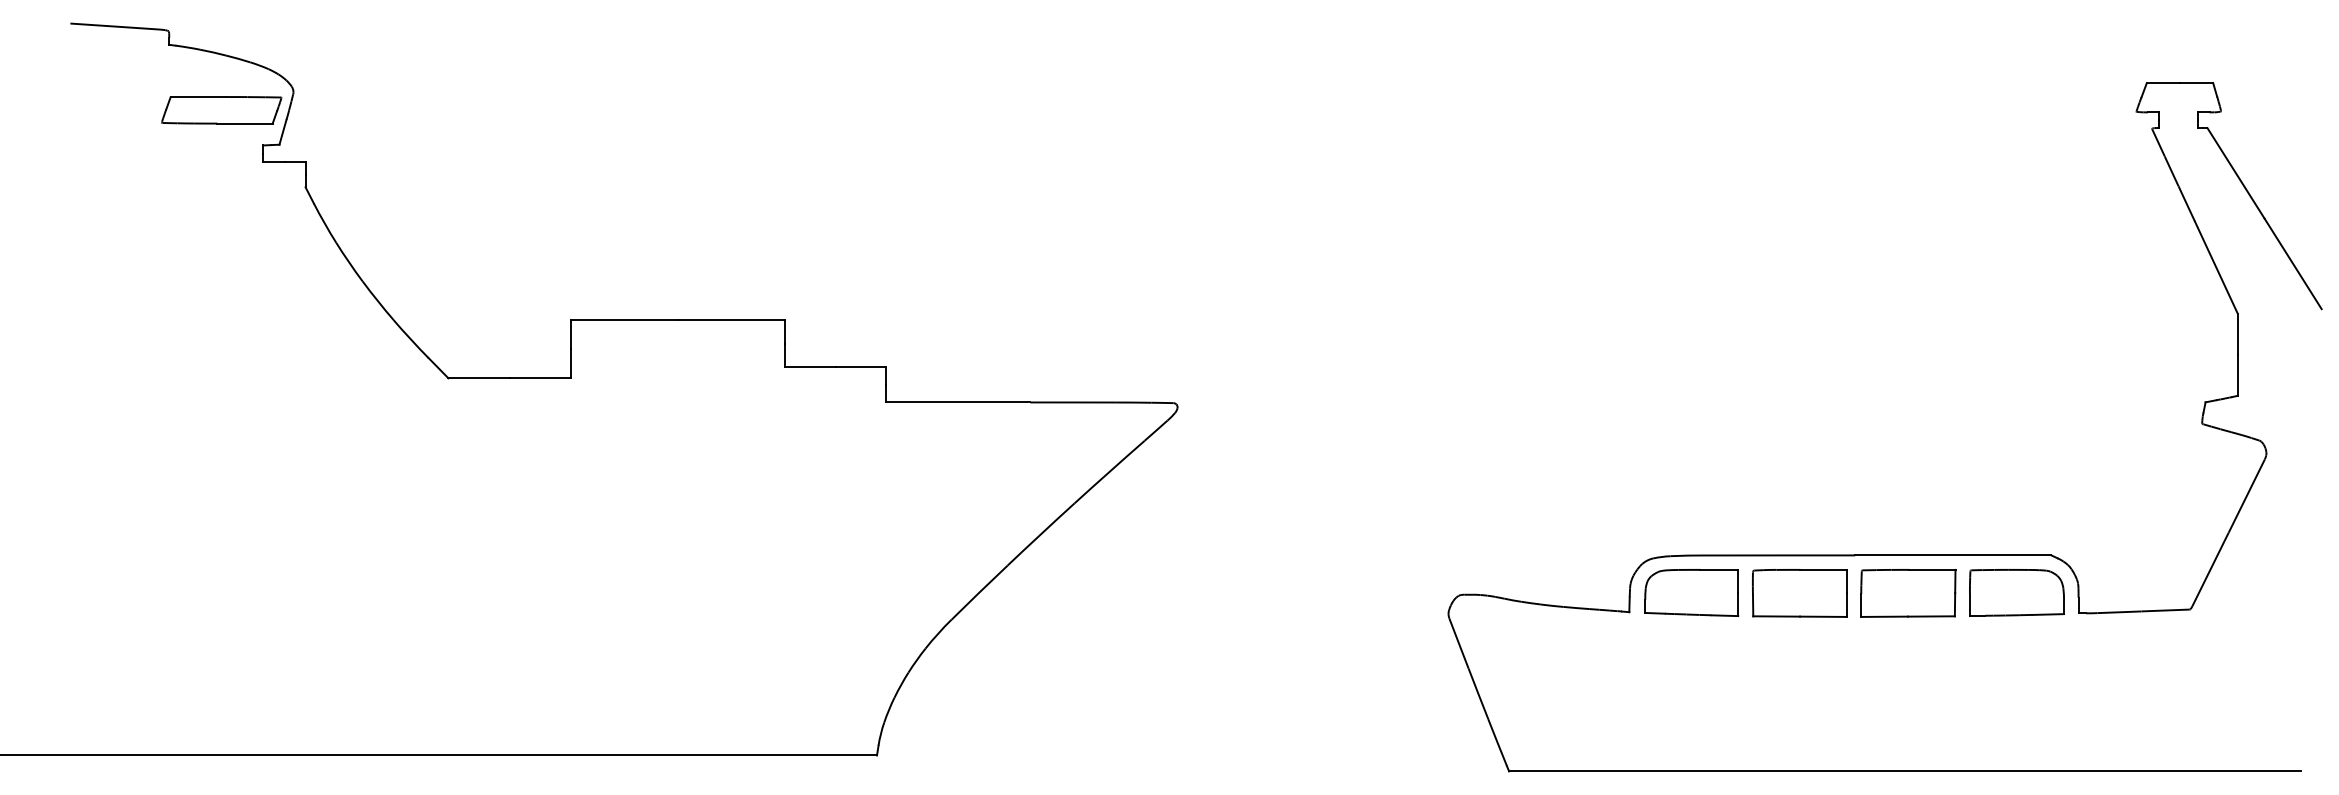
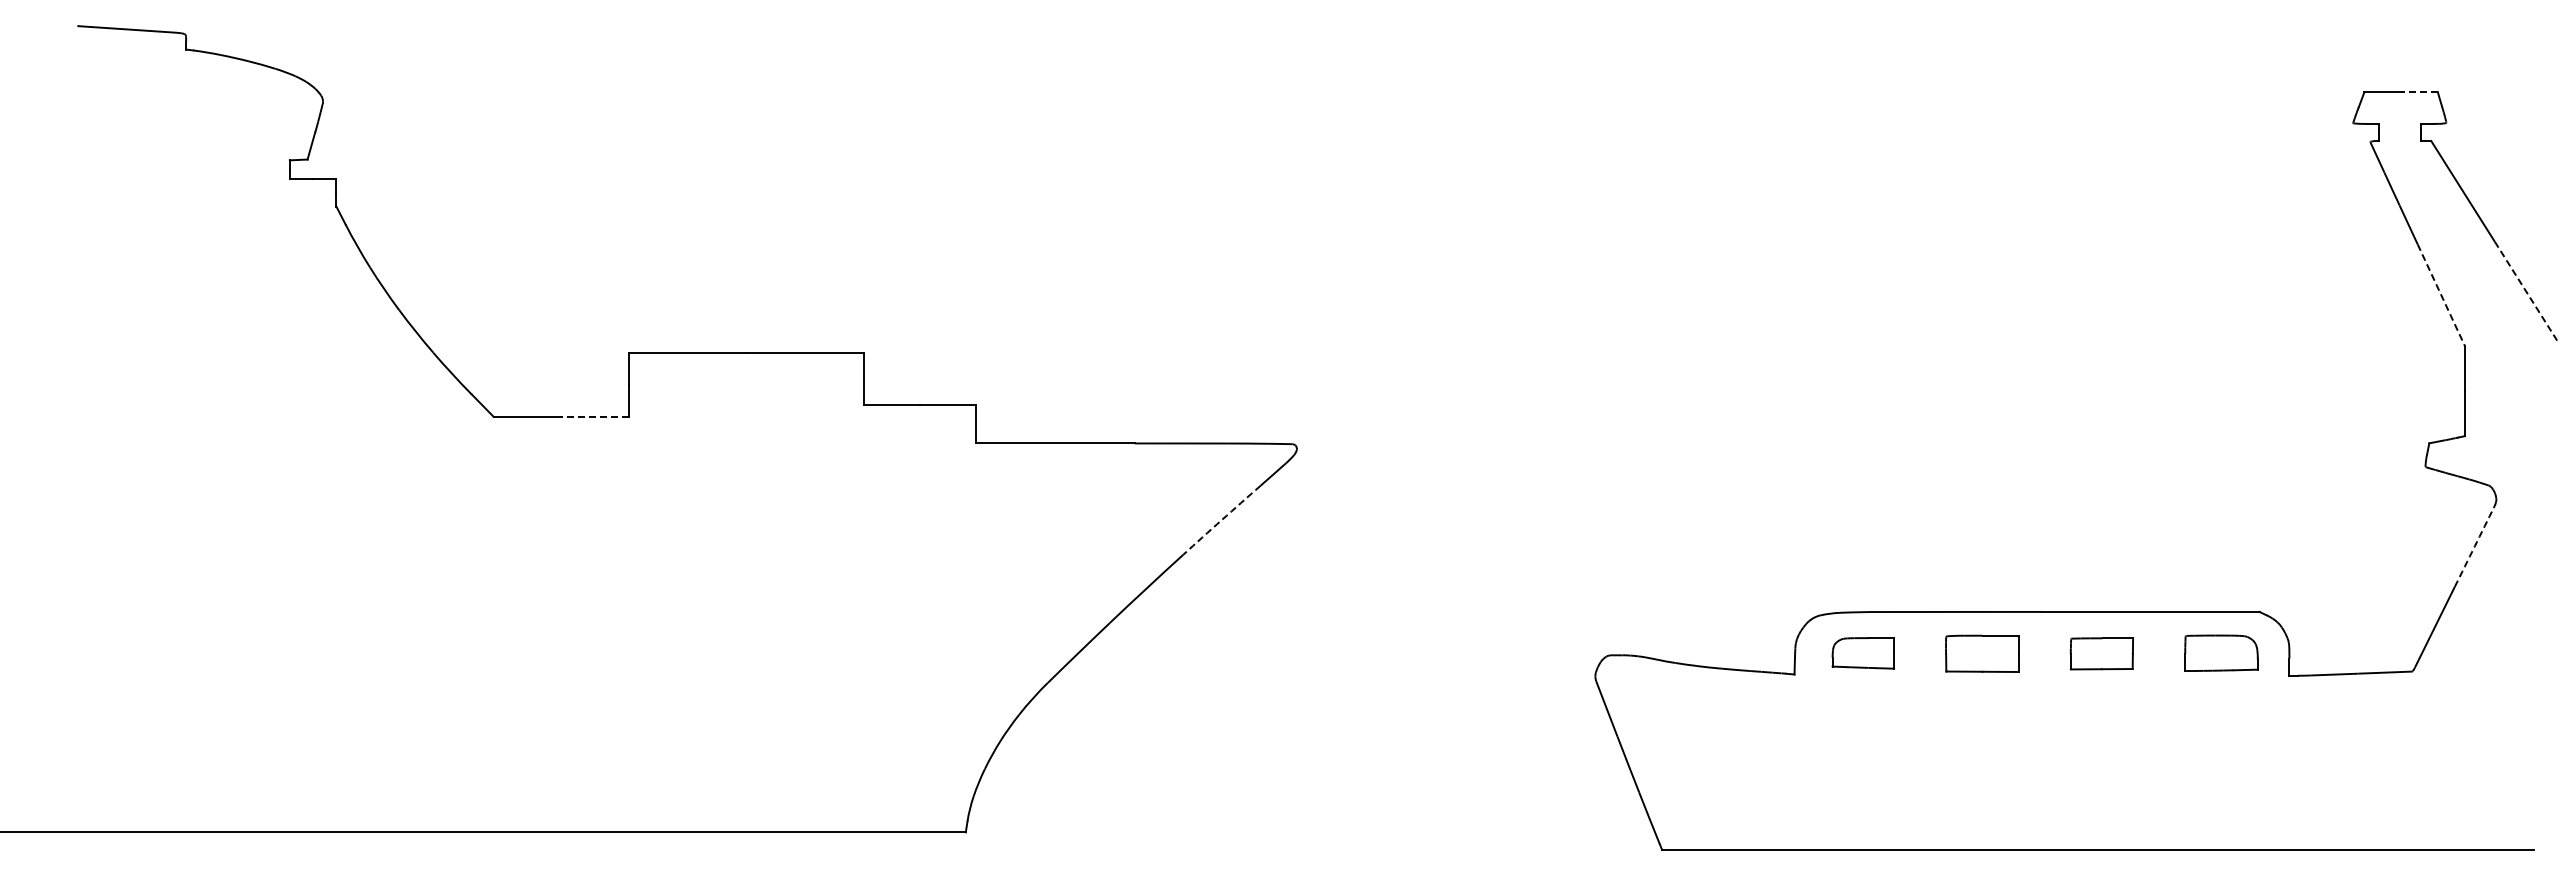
line: (2195, 83) -> (2418, 92), solid -> dashed
part: (221, 110) -> (243, 121), removed
line: (2292, 263) -> (2525, 290), solid -> dashed
line: (2216, 268) -> (2441, 295), solid -> dashed
line: (540, 377) -> (595, 416), solid -> dashed
arc: (1109, 472) -> (1221, 520), solid -> dashed
arc: (2246, 495) -> (2474, 546), solid -> dashed
part: (1691, 593) -> (1863, 653), size x0.6
part: (1799, 593) -> (1981, 653), size x0.7
part: (1907, 593) -> (2101, 653), size x0.6
part: (2016, 593) -> (2221, 653), size x0.7

